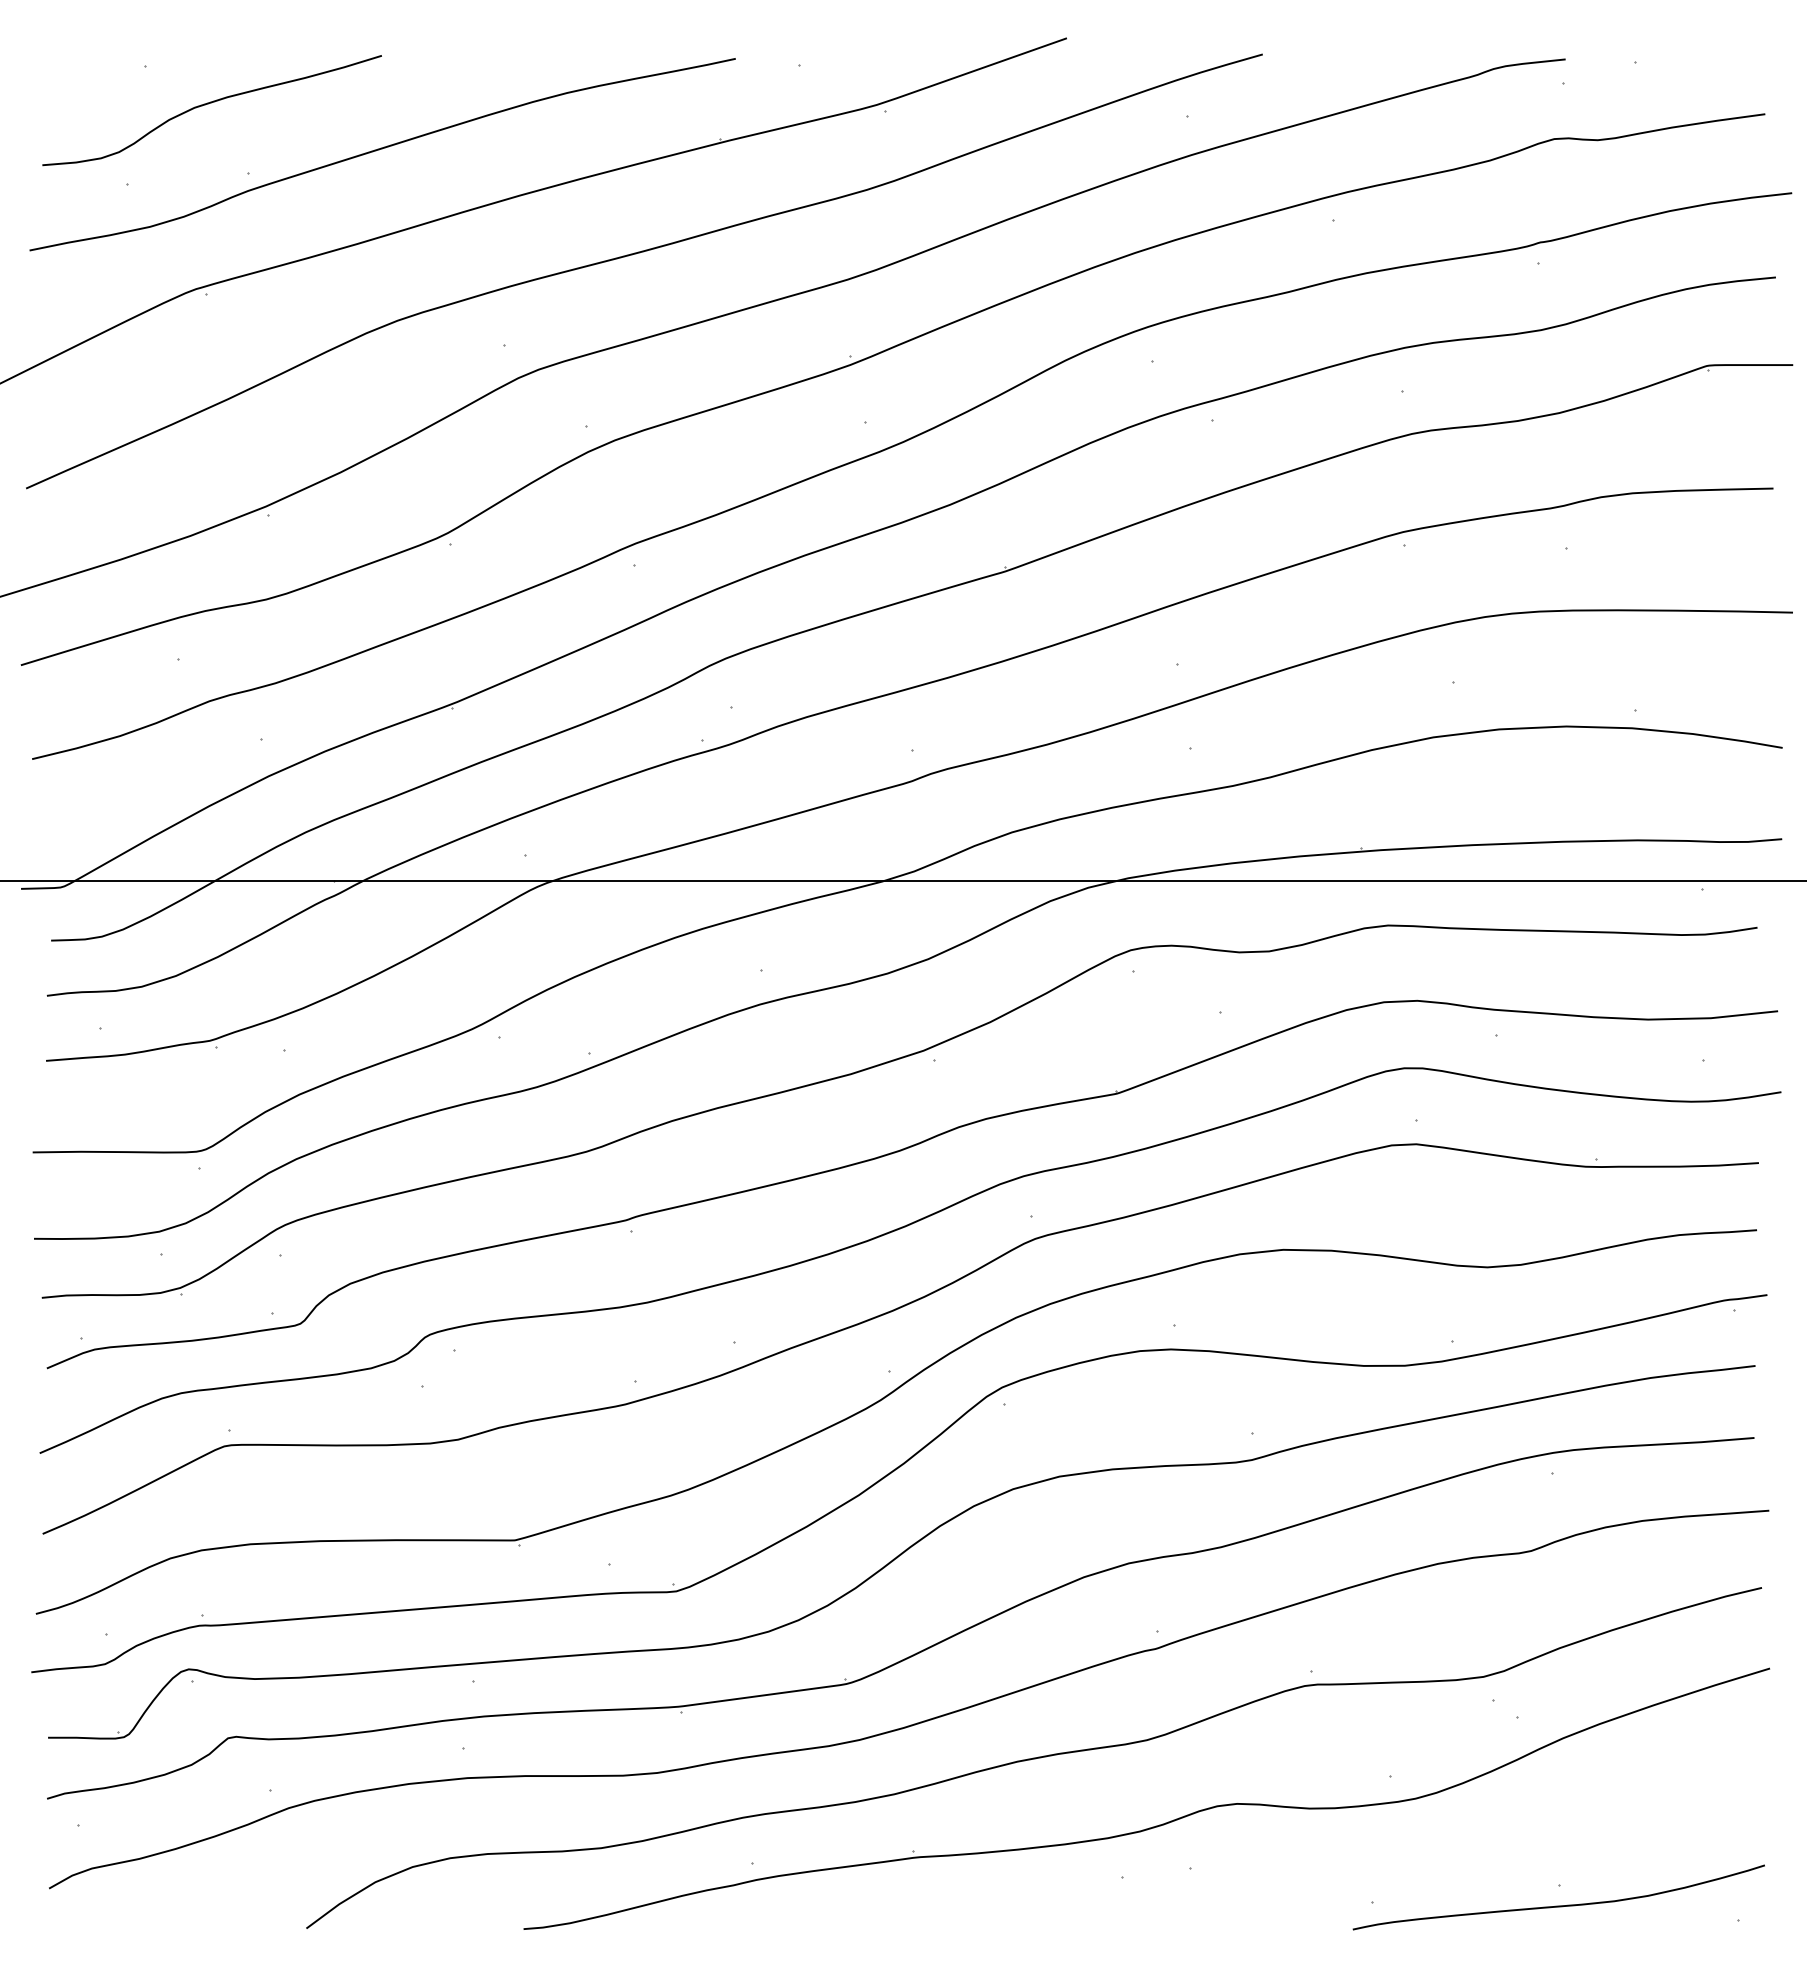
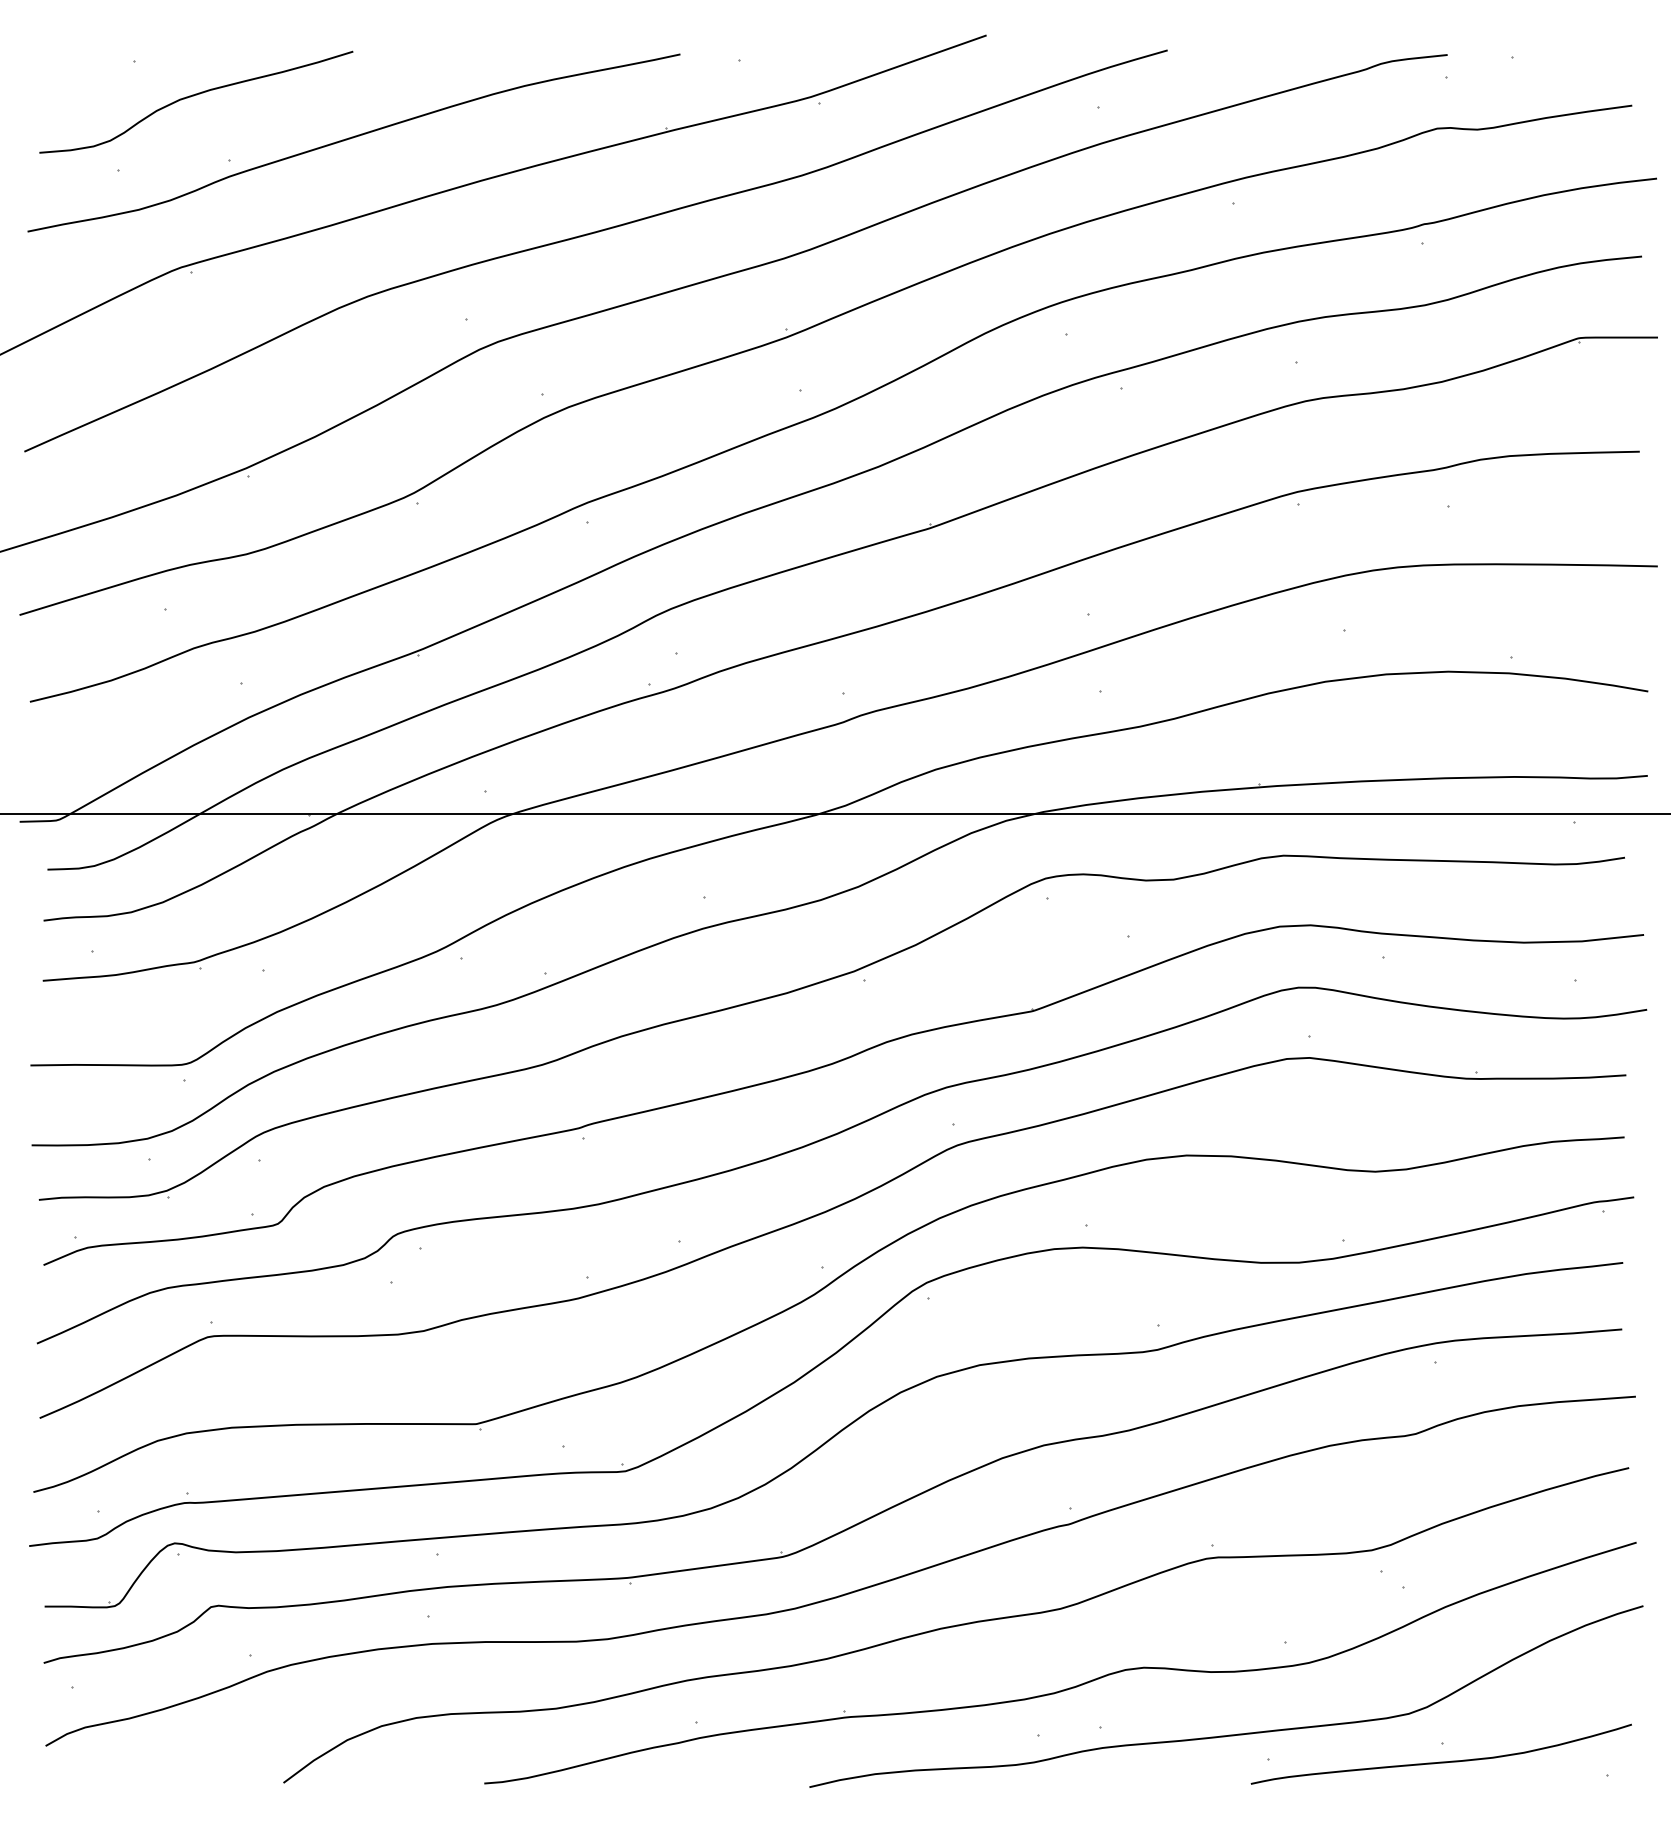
curve: (1335, 1875) -> (1234, 1733), added

